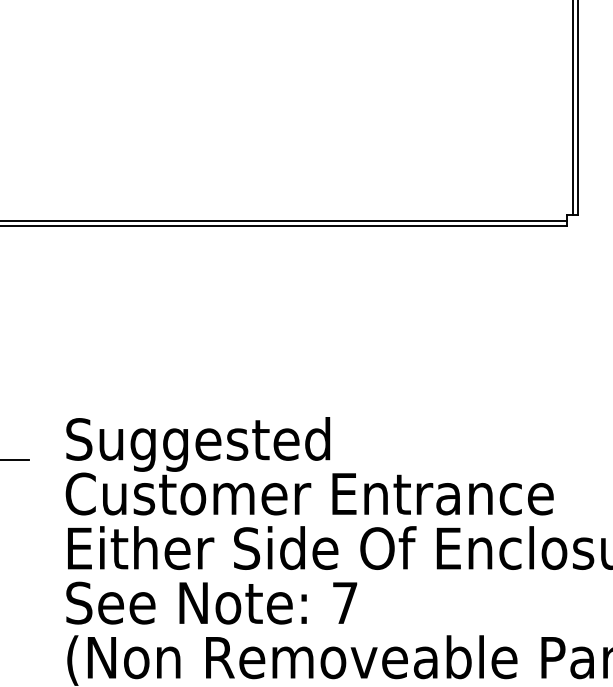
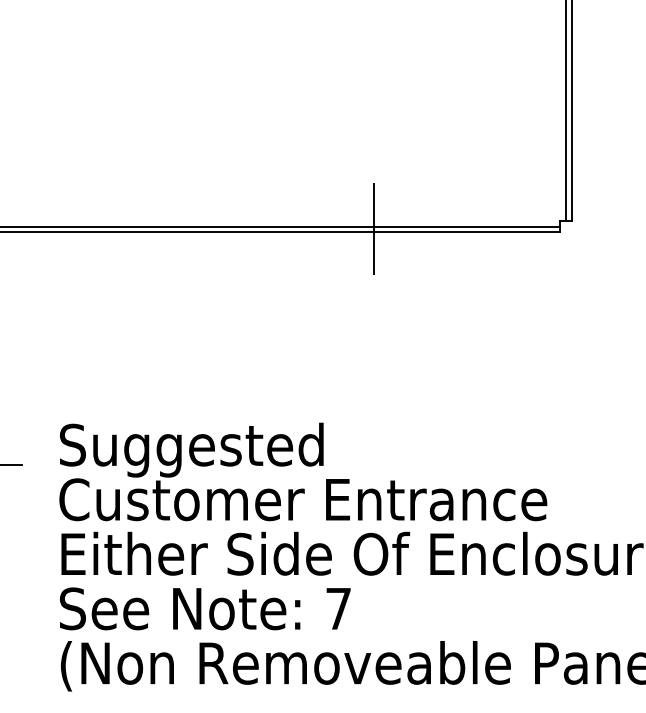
line: (380, 223) -> (374, 229), added

